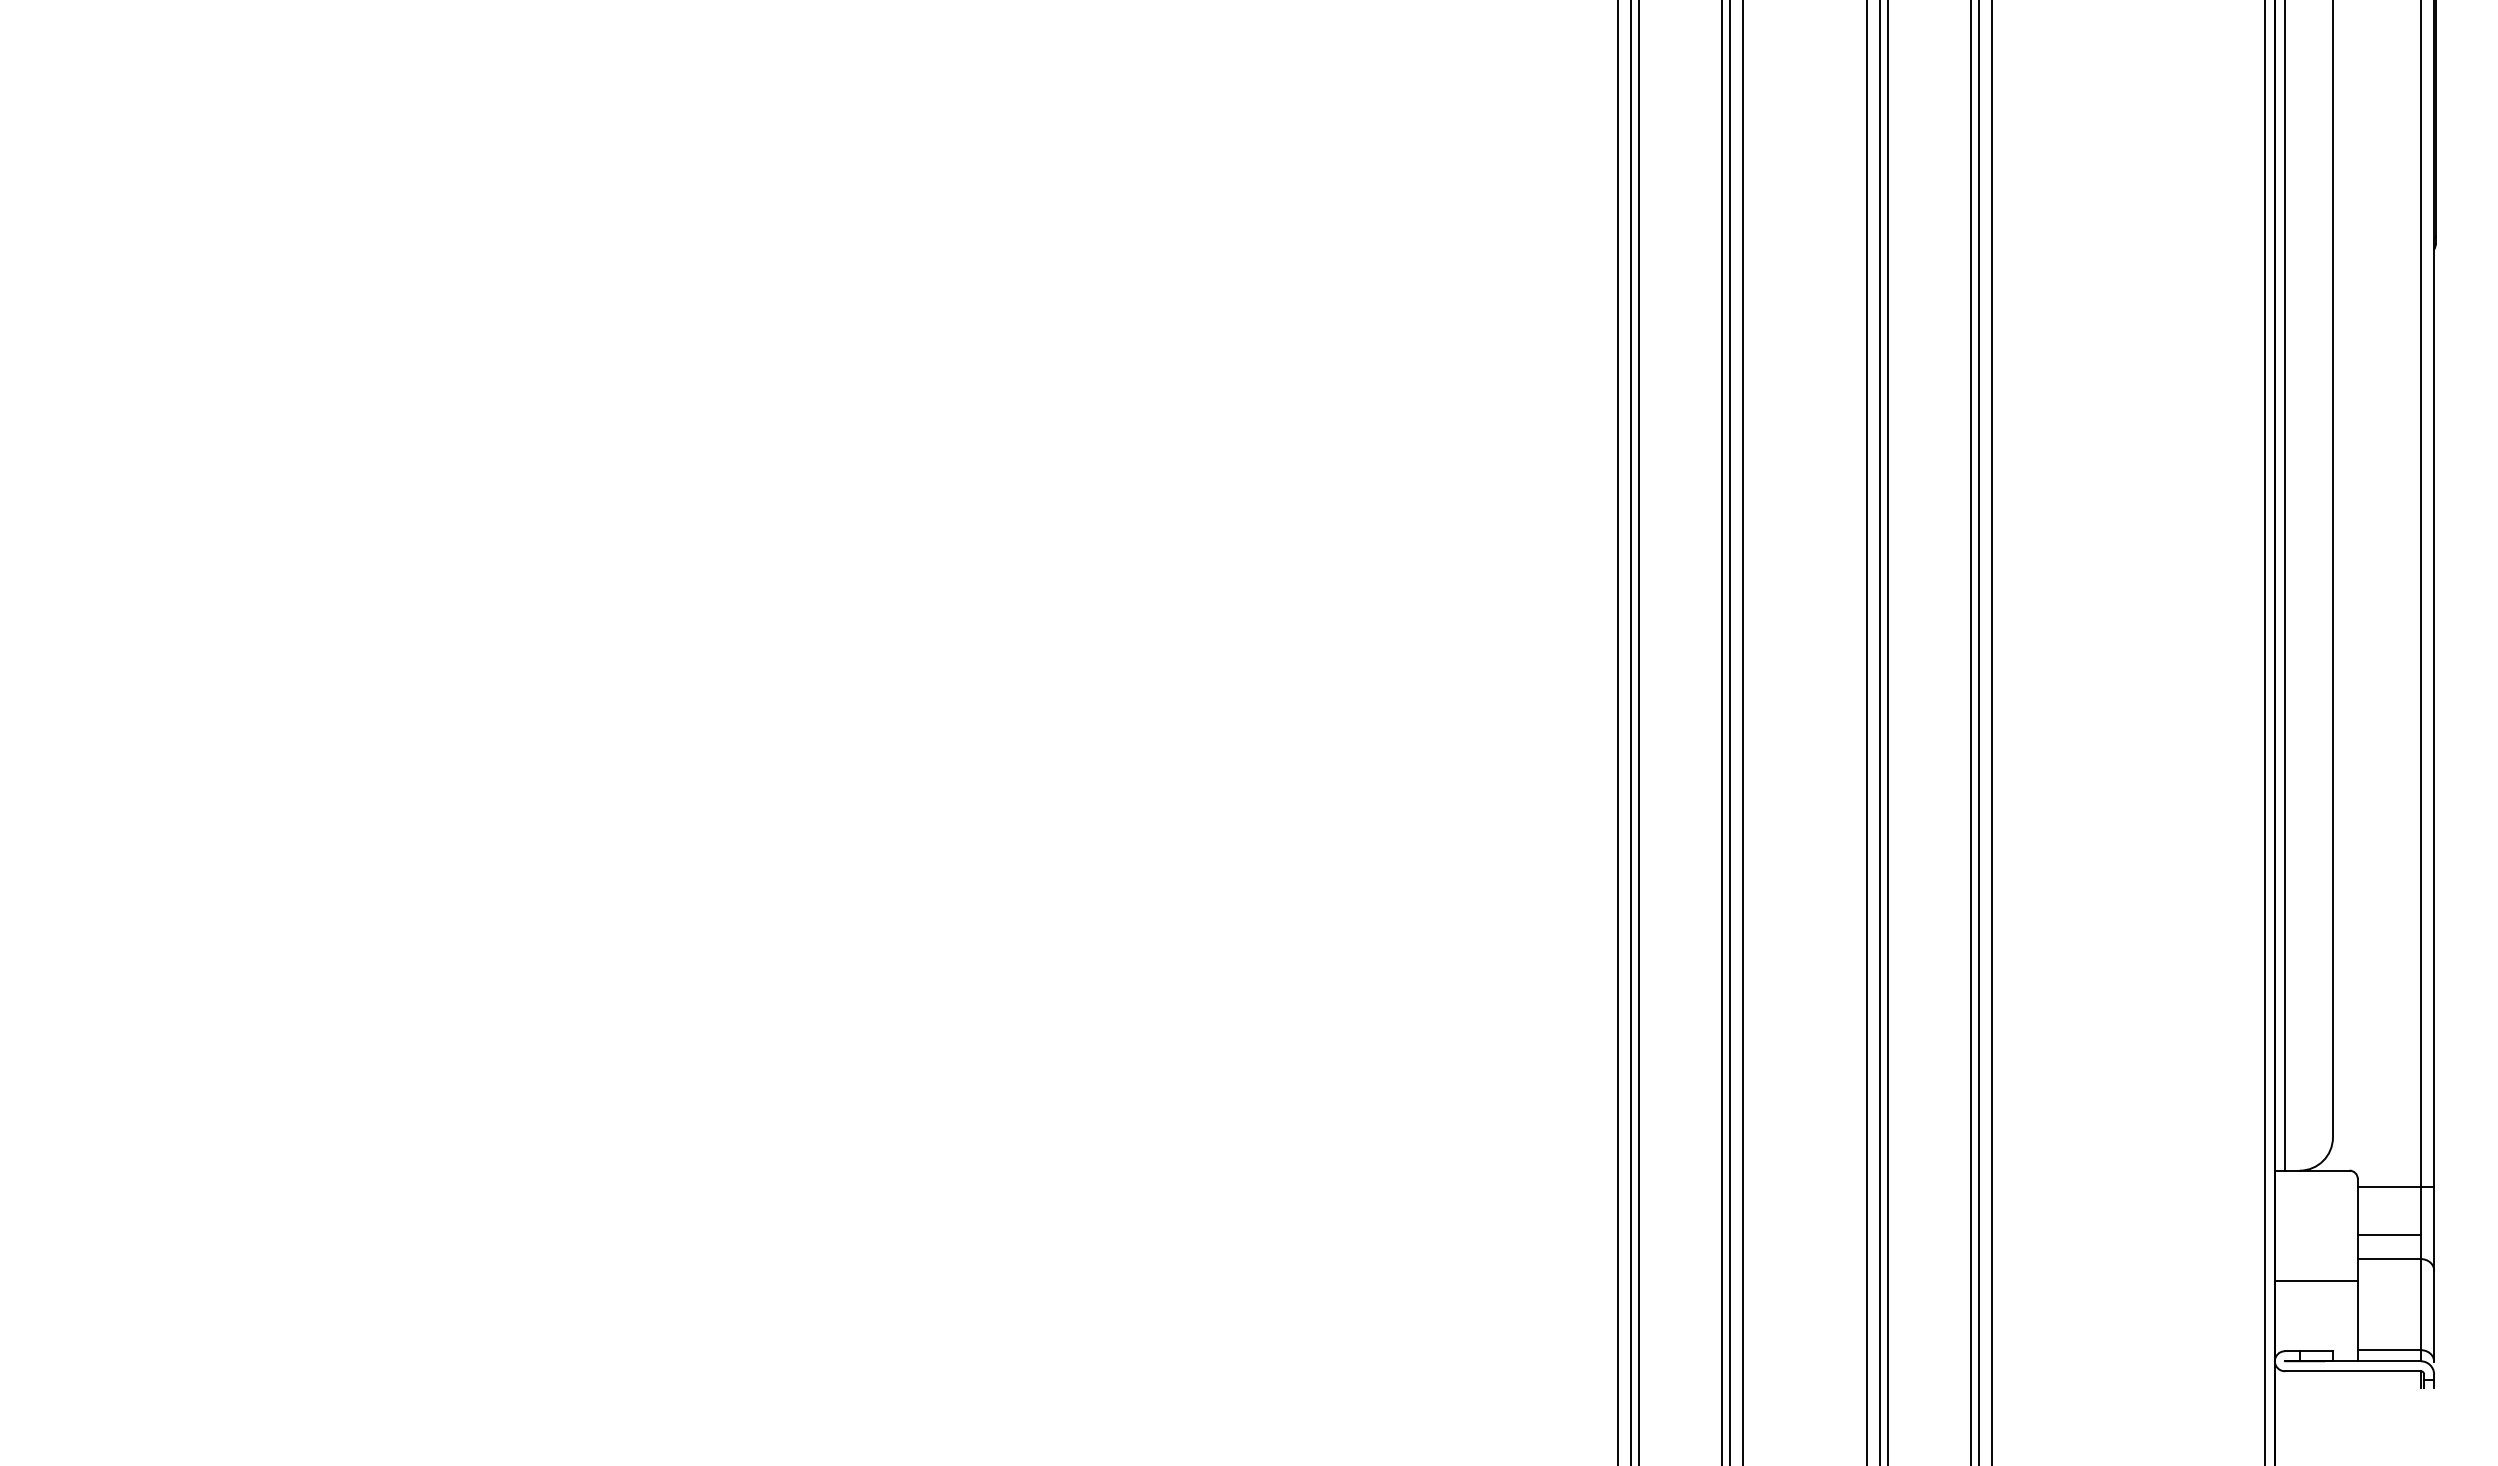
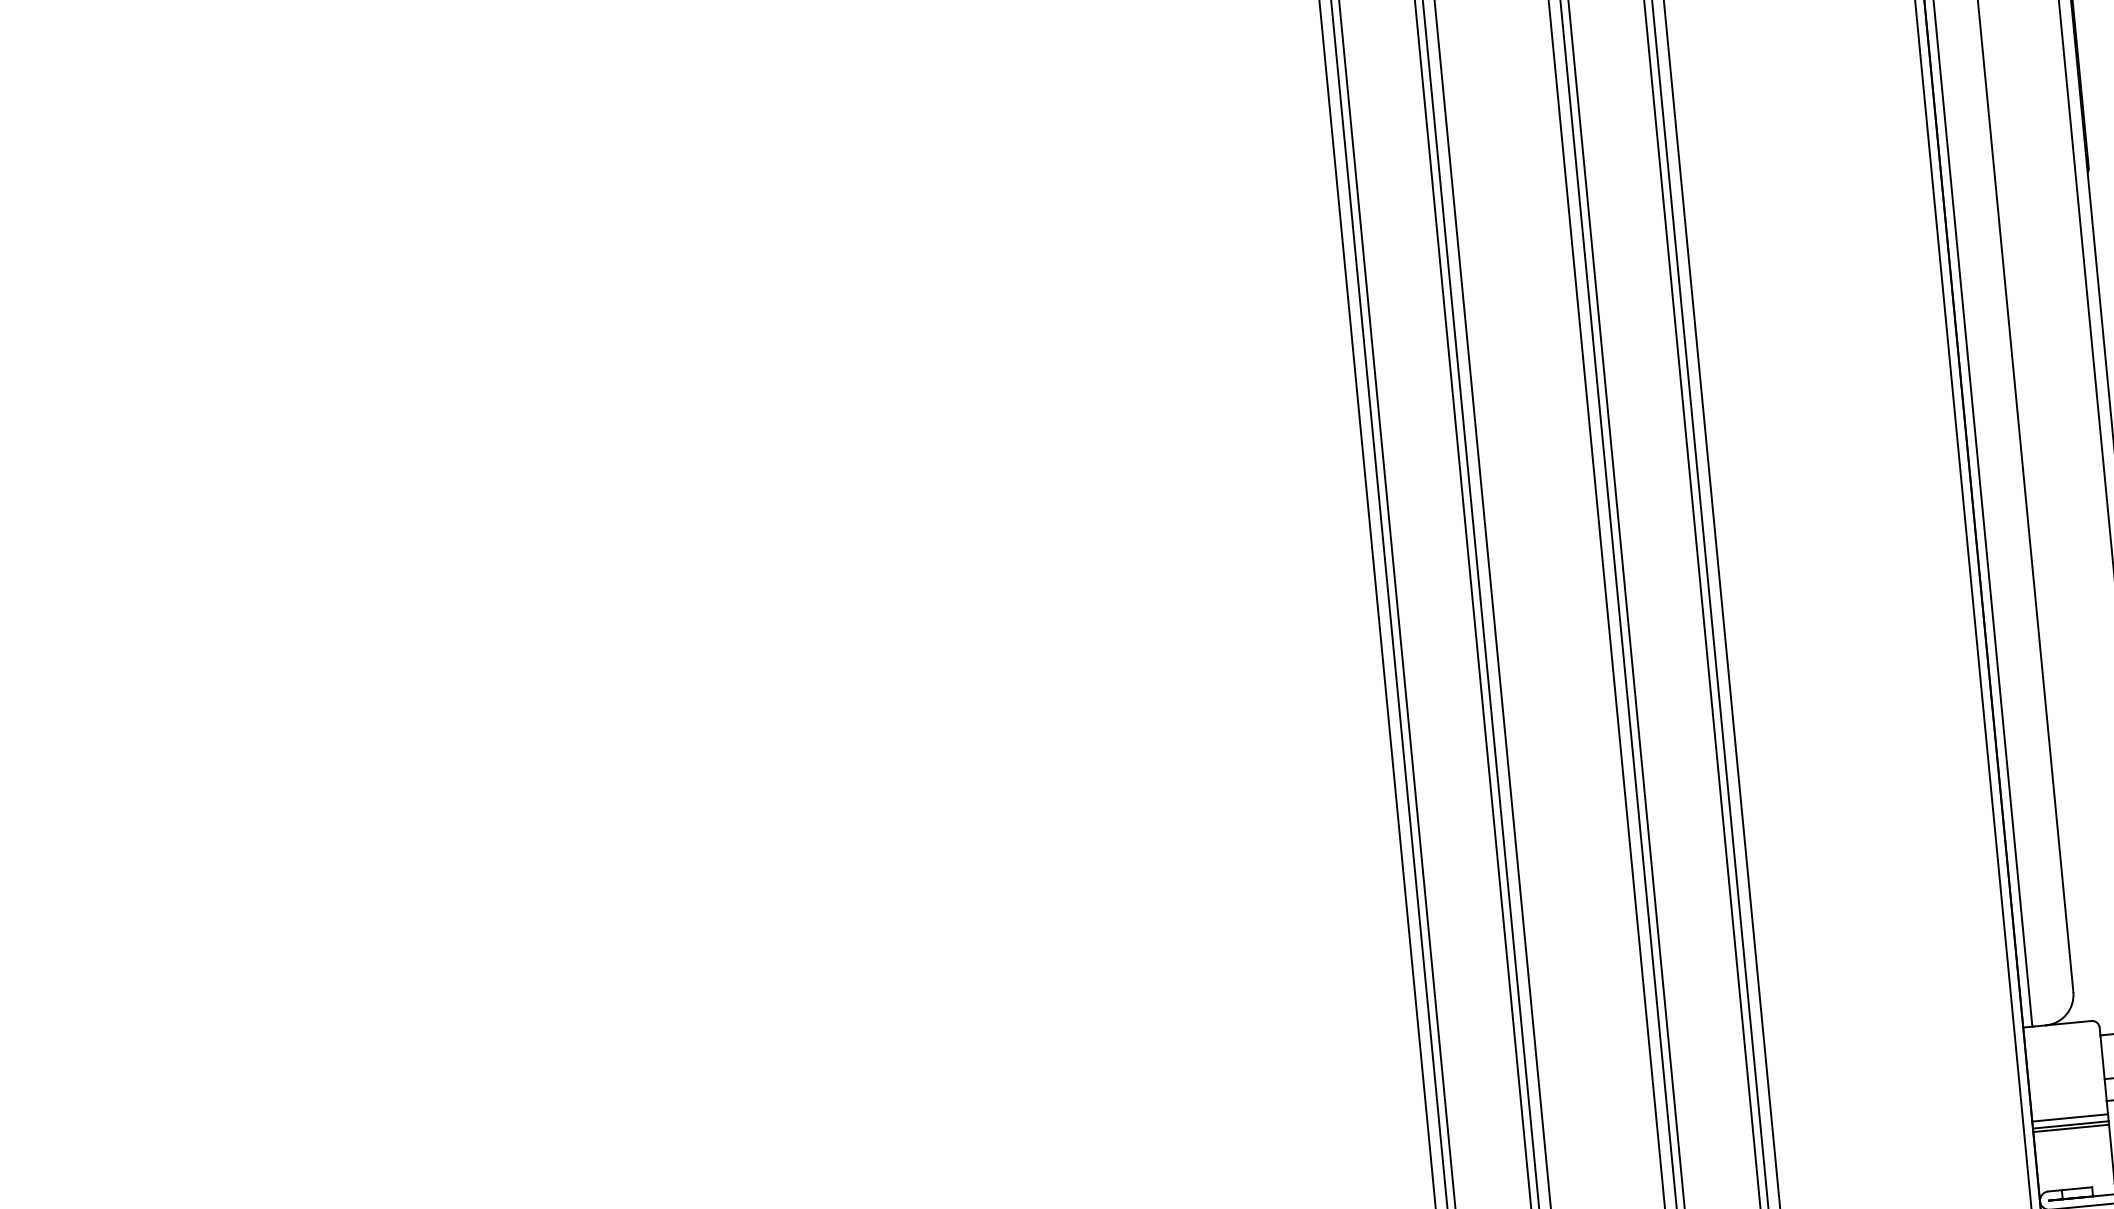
line: (2315, 1273) -> (2069, 1117), added
line: (2315, 1285) -> (2070, 1128), added

